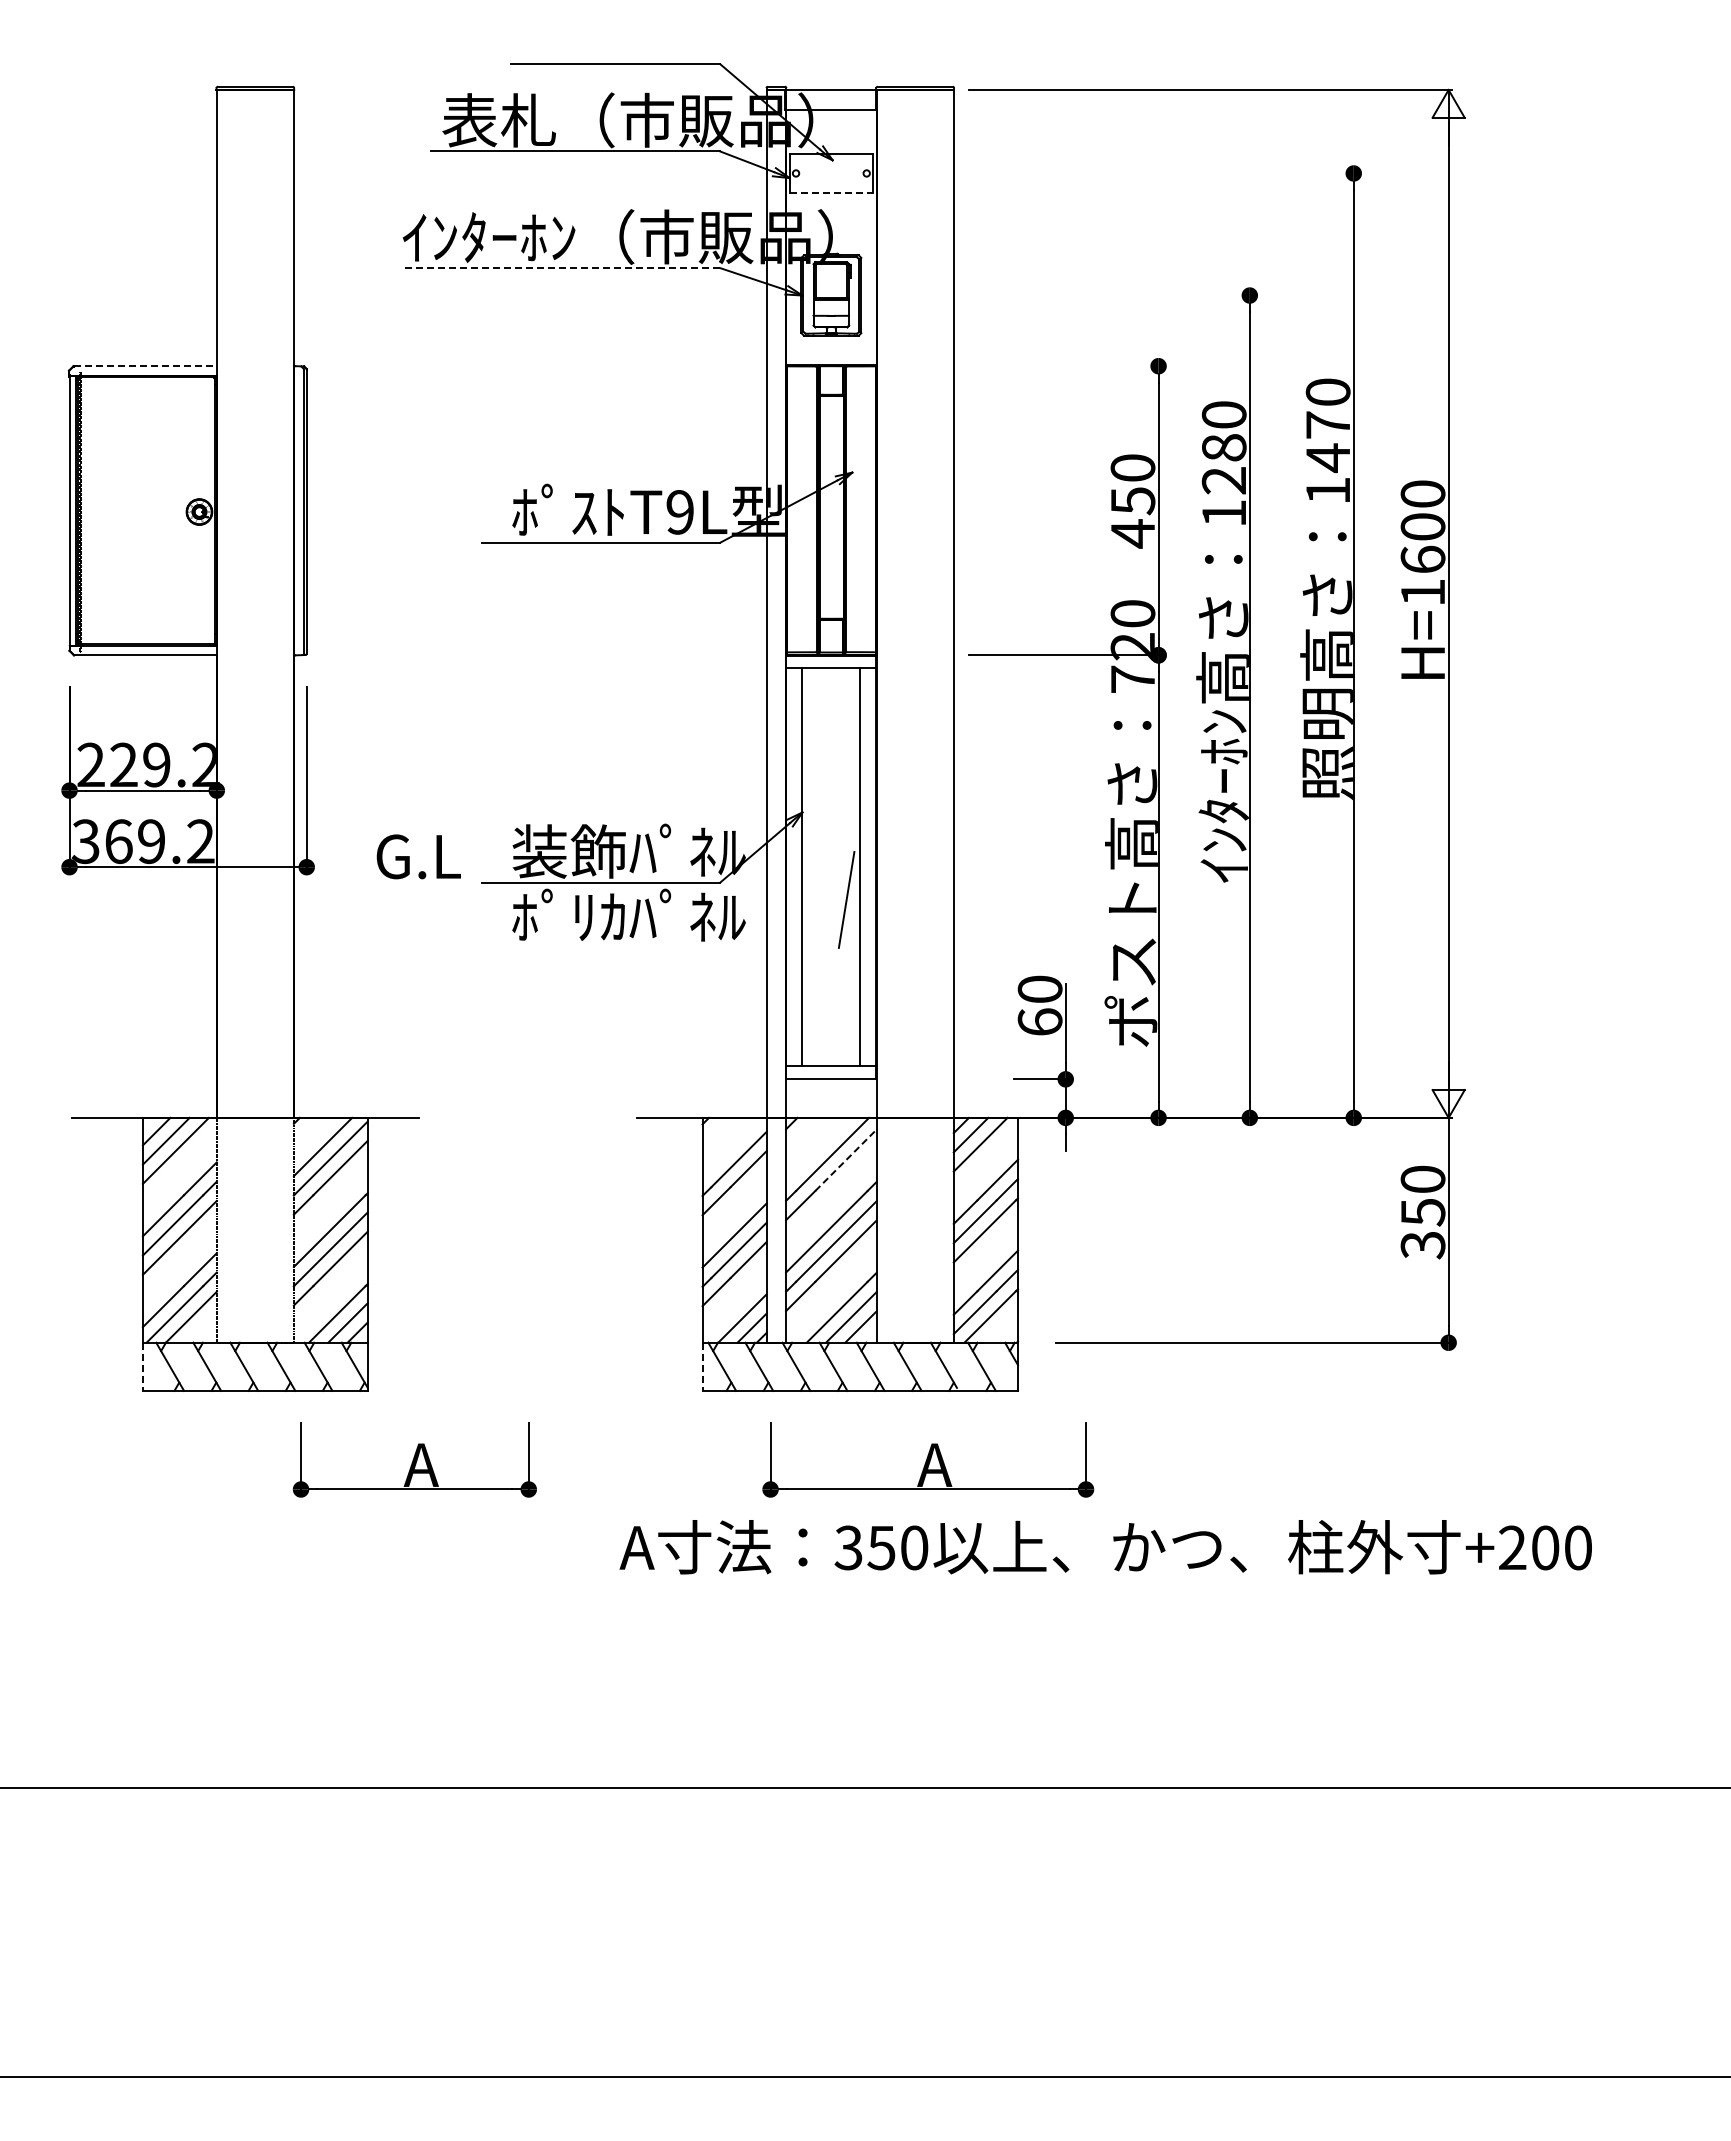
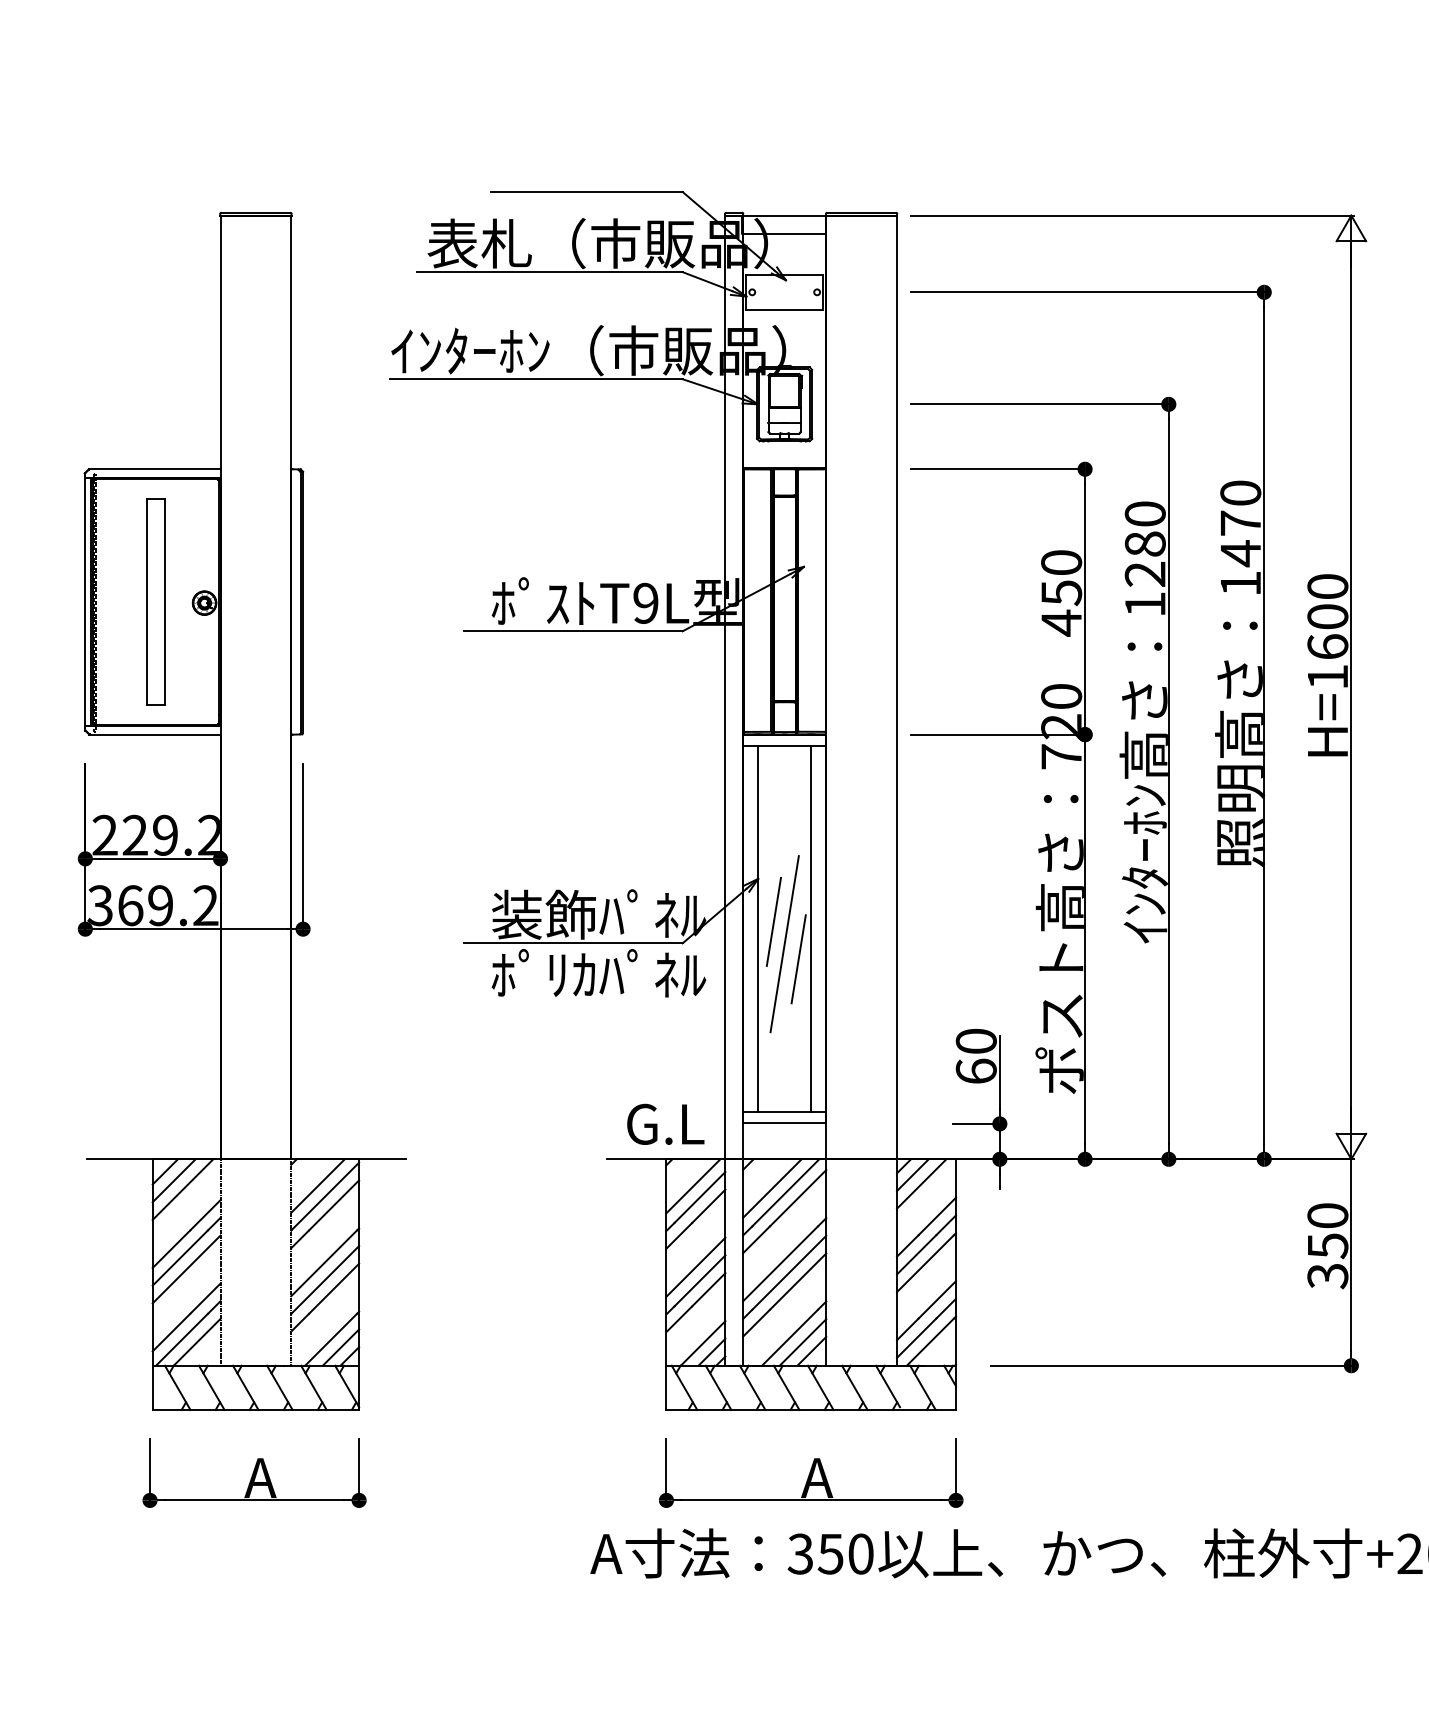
line: (1162, 173) -> (1088, 292), added
line: (831, 192) -> (784, 309), dashed -> solid
line: (560, 268) -> (536, 379), dashed -> solid
line: (1110, 295) -> (1040, 404), added
line: (145, 366) -> (155, 469), dashed -> solid
line: (1064, 366) -> (998, 469), added
part: (146, 510) -> (155, 601), added
text: (418, 856) -> (665, 1124), moved
line: (819, 859) -> (773, 922), added
line: (830, 883) -> (783, 944), added
line: (731, 1146) -> (693, 1185), added
line: (817, 1149) -> (771, 1188), added
line: (846, 1159) -> (798, 1197), dashed -> solid
line: (142, 1367) -> (152, 1388), dashed -> solid
line: (702, 1367) -> (666, 1388), dashed -> solid
part: (414, 1459) -> (254, 1472), moved
part: (928, 1459) -> (811, 1472), moved

